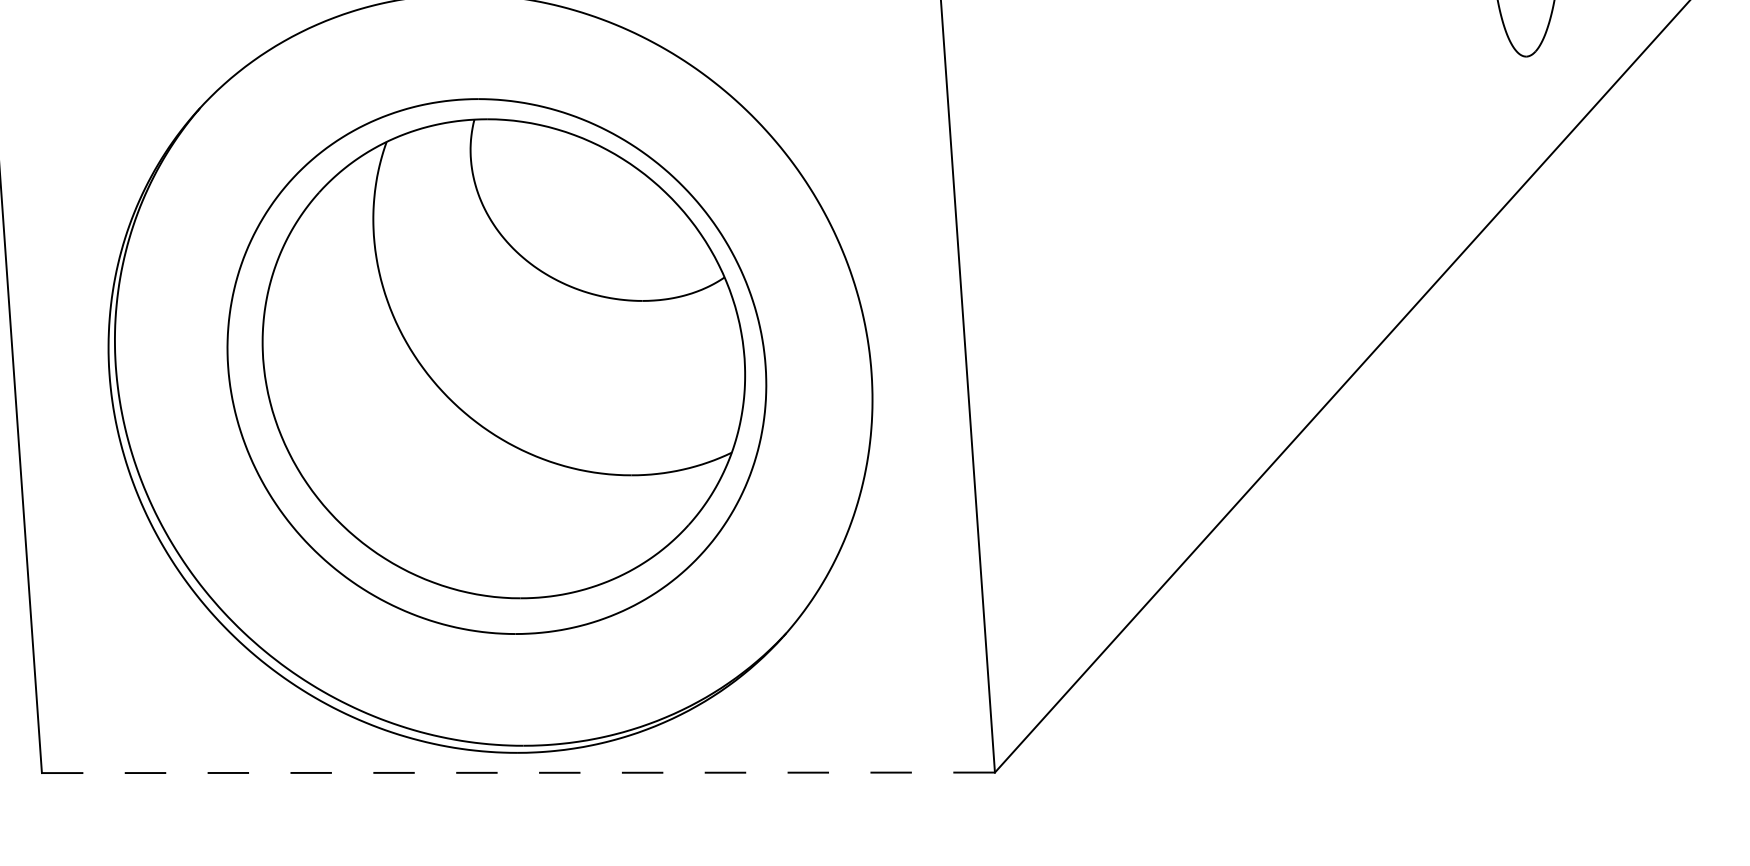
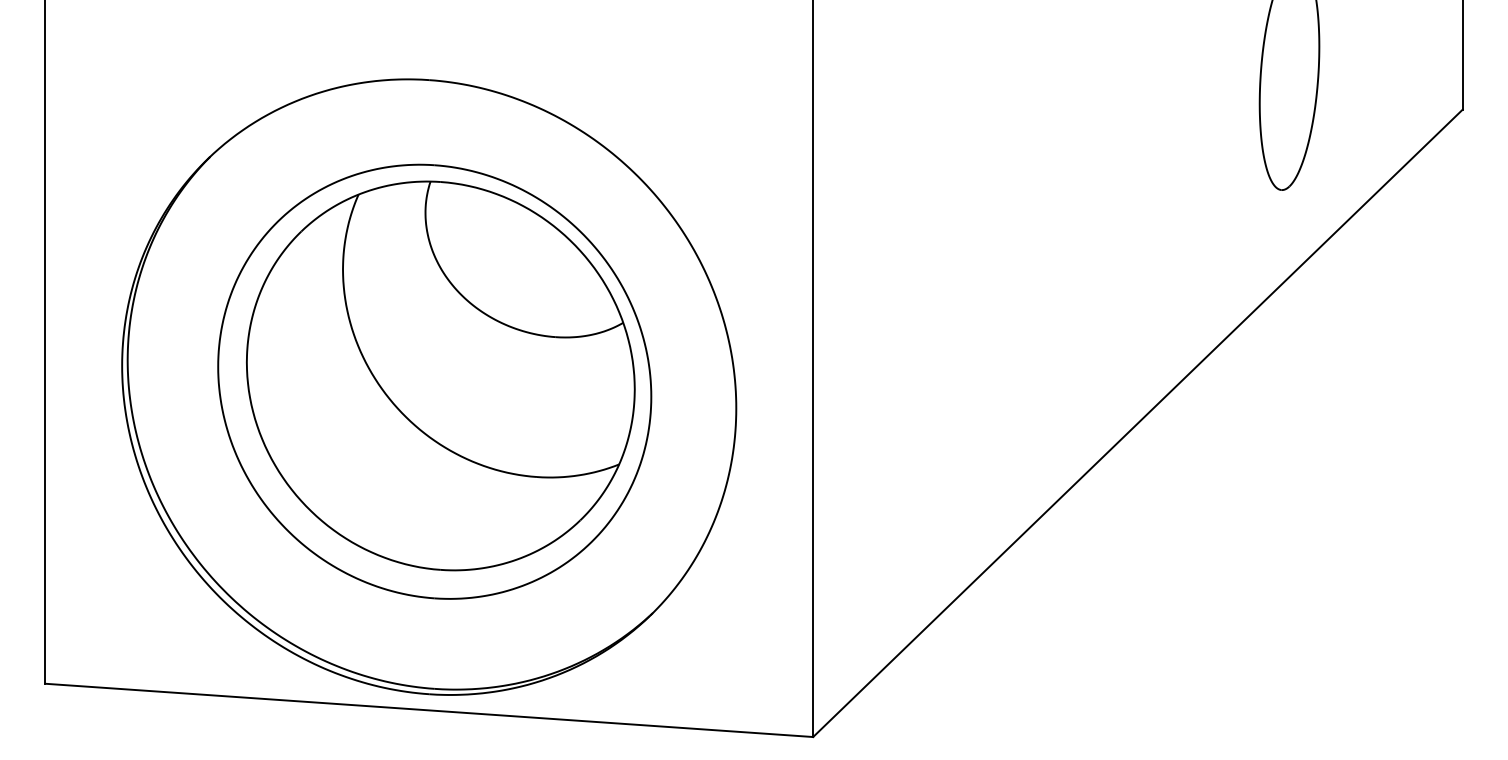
line: (518, 772) -> (429, 710), dashed -> solid

